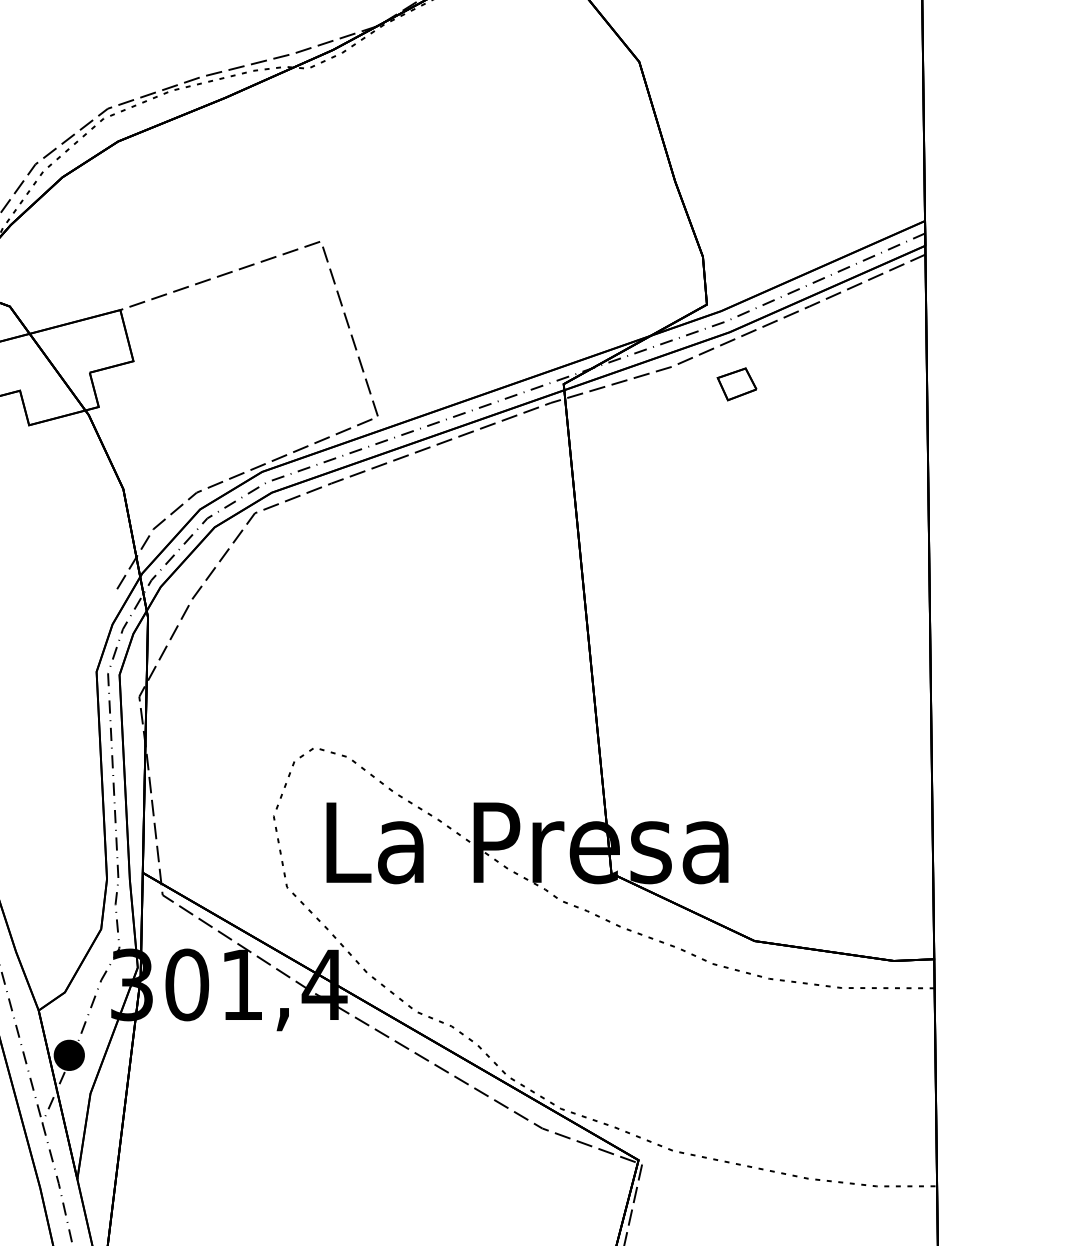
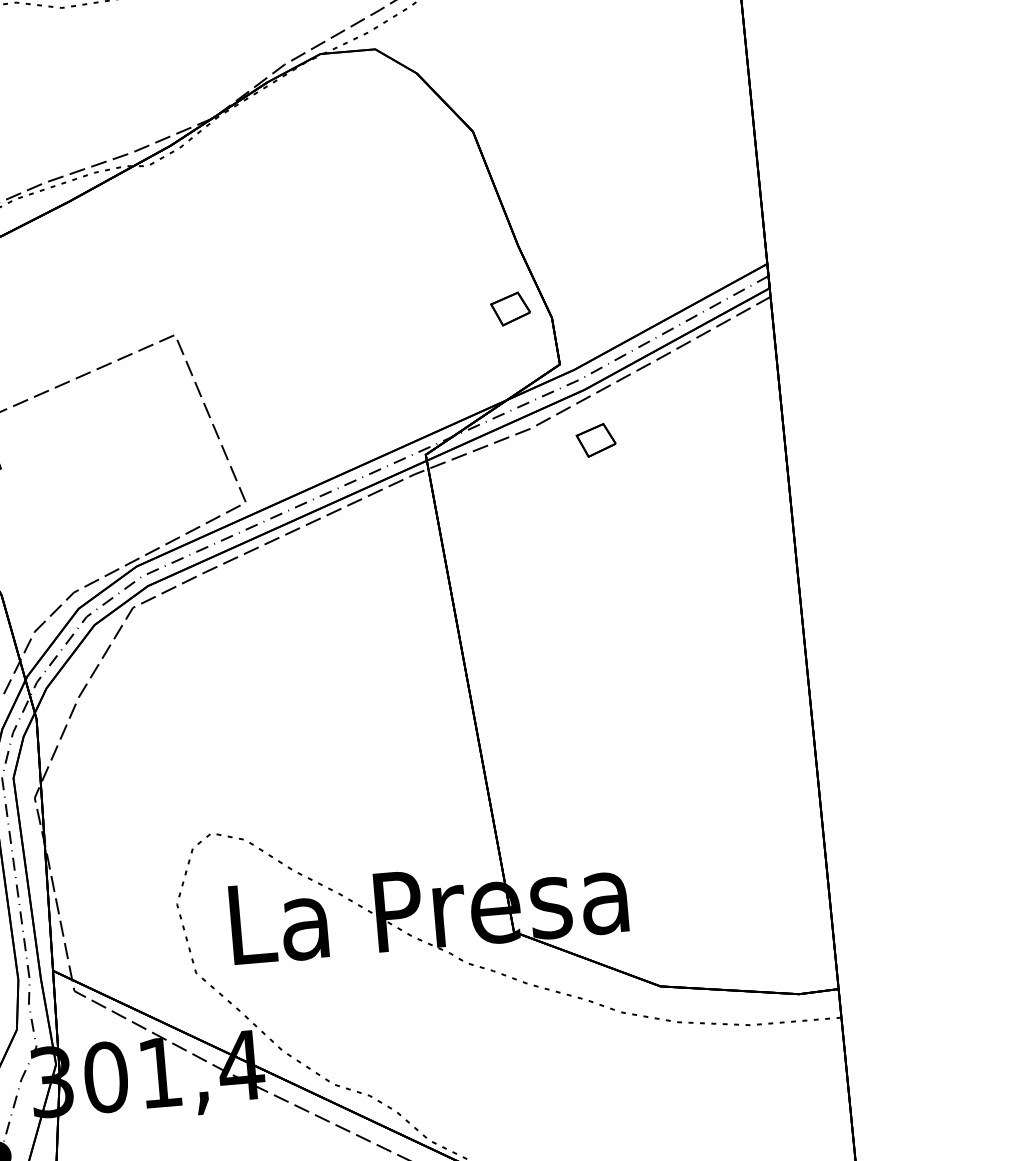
part: (661, 244) -> (510, 309), added

